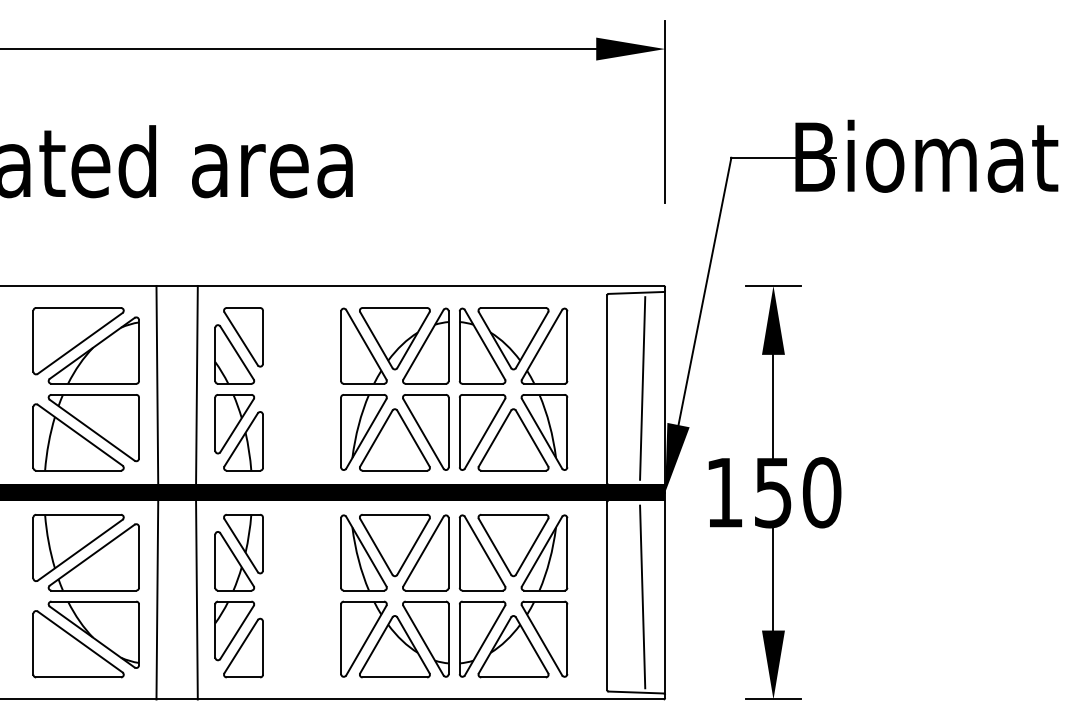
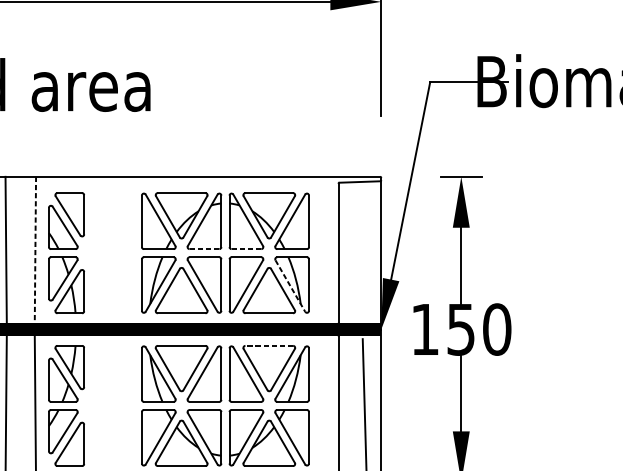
line: (425, 383) -> (204, 248), solid -> dashed
line: (483, 383) -> (247, 248), solid -> dashed
line: (642, 388) -> (364, 252), removed
line: (196, 389) -> (35, 253), solid -> dashed
line: (542, 434) -> (290, 286), solid -> dashed
line: (513, 514) -> (269, 345), solid -> dashed

